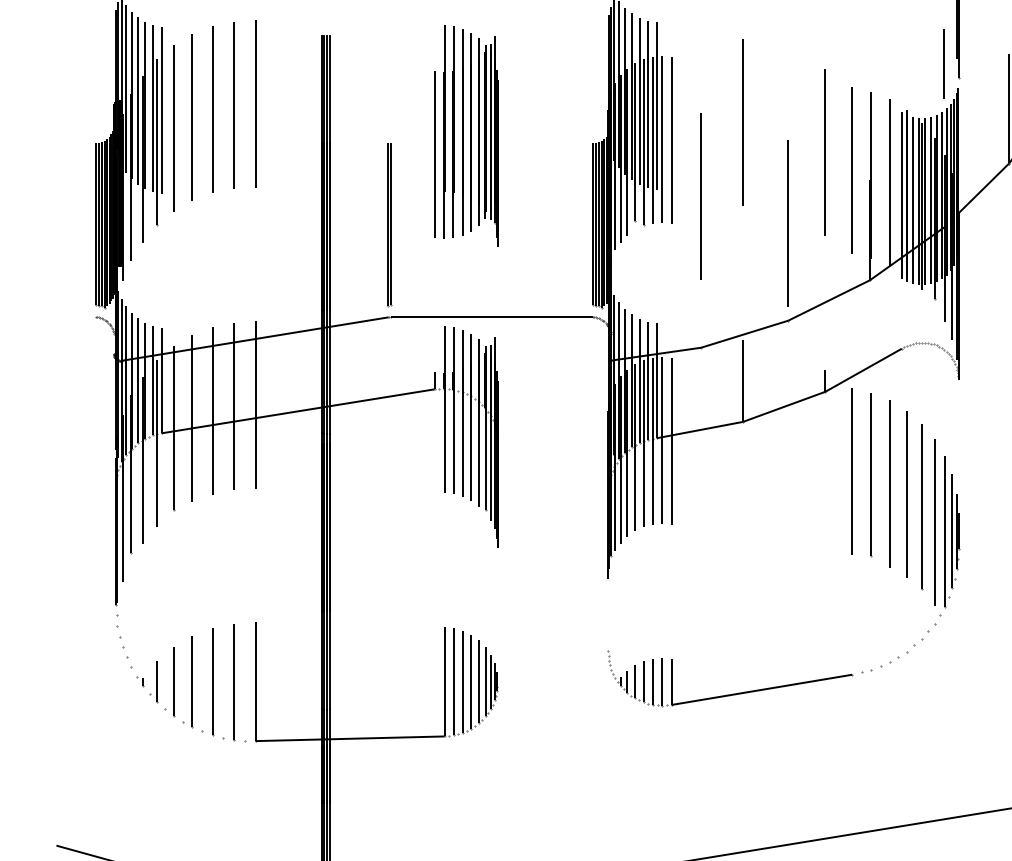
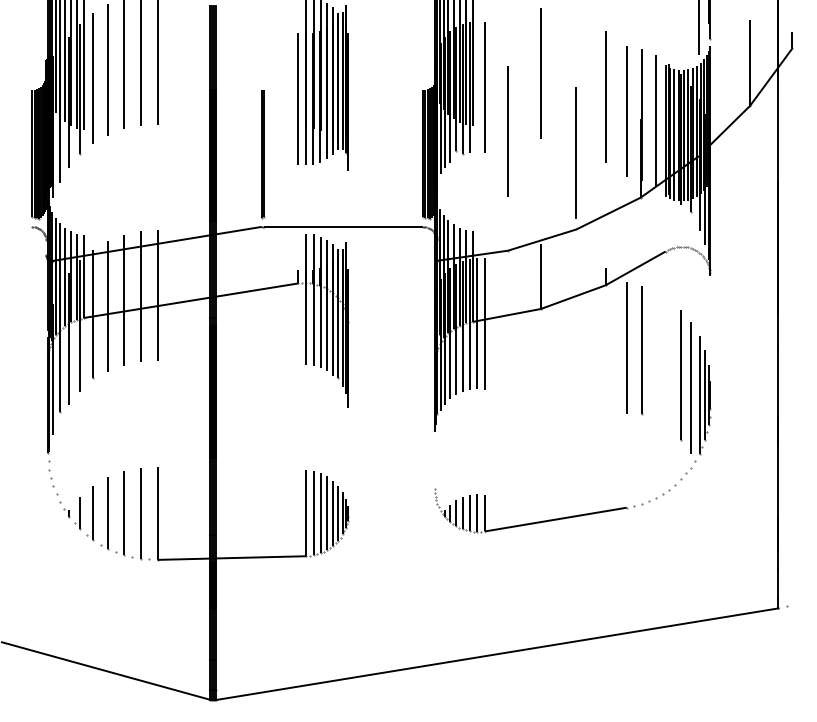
line: (662, 138) -> (477, 86), removed
line: (888, 483) -> (655, 357), removed
line: (905, 493) -> (668, 365), removed

